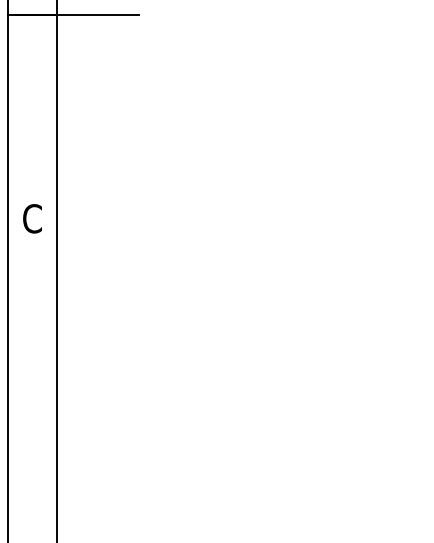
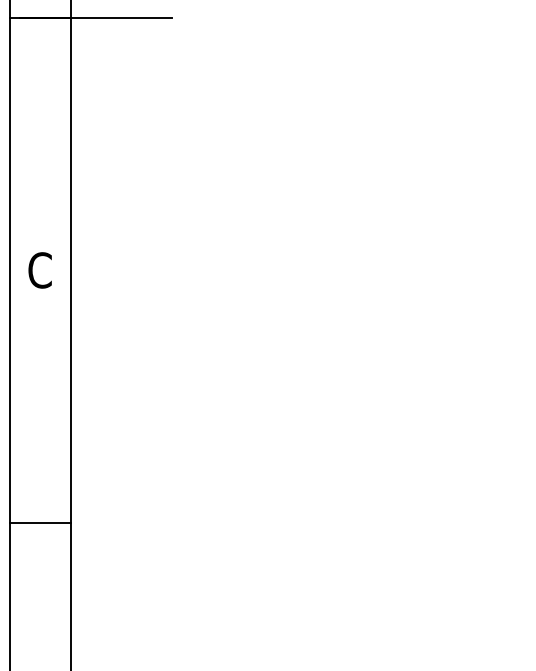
line: (32, 423) -> (40, 523), added

